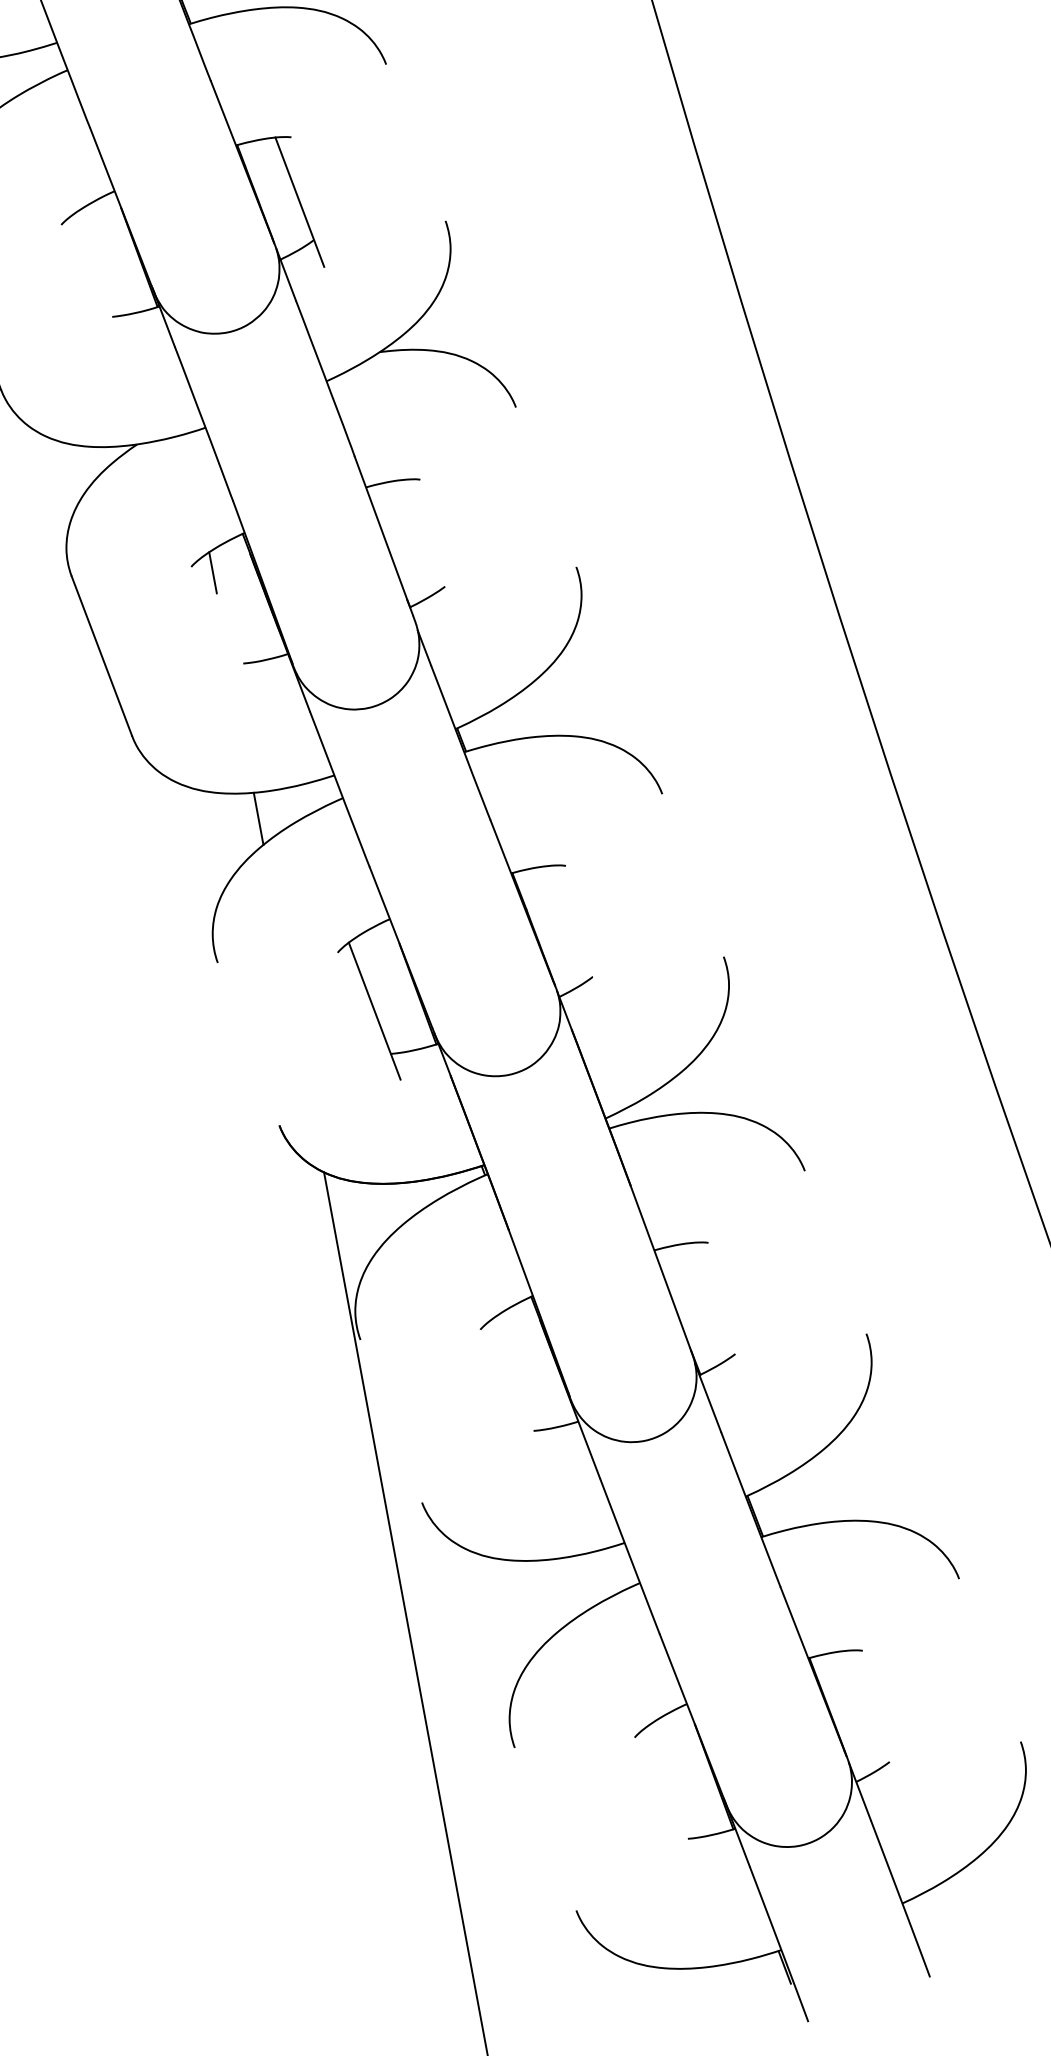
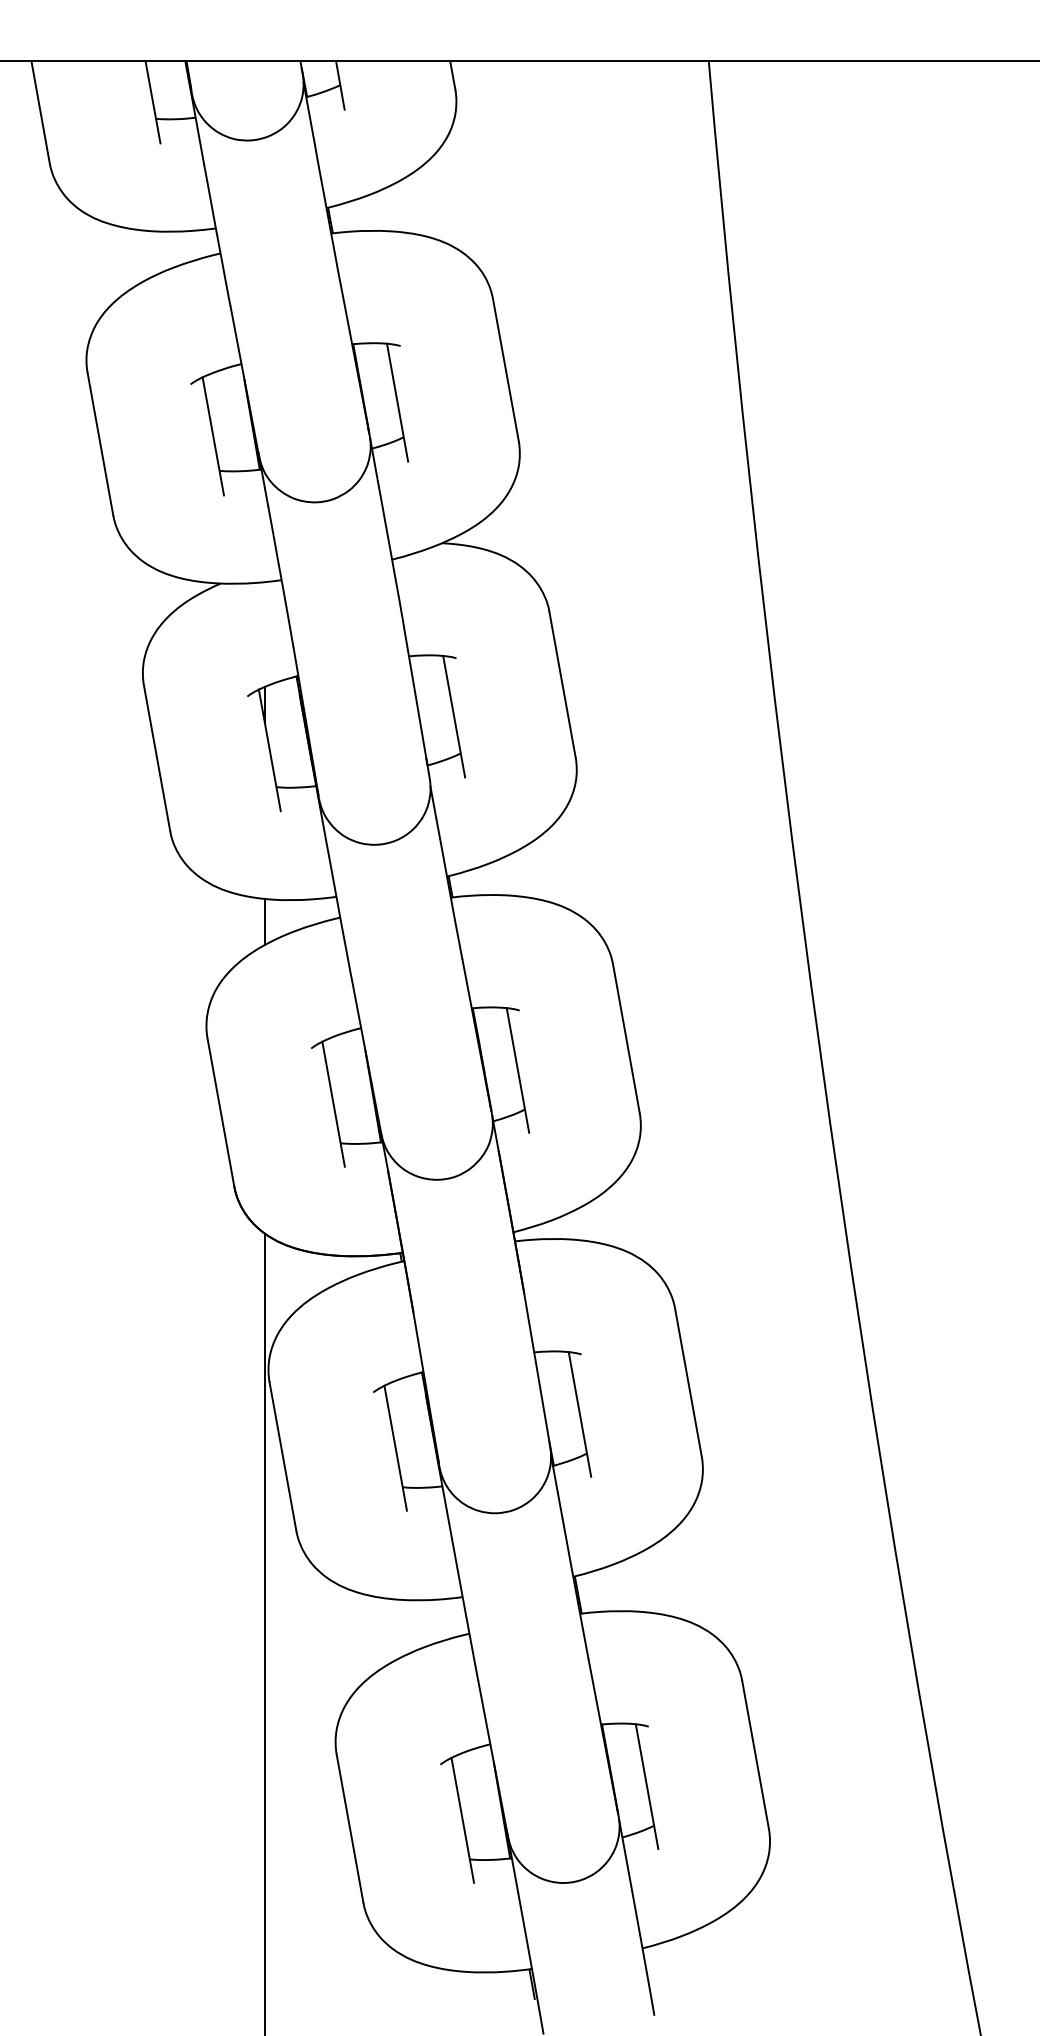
line: (415, 142) -> (505, 370), added
line: (98, 279) -> (213, 436), added
line: (546, 487) -> (562, 684), added
line: (430, 546) -> (454, 716), added
line: (227, 623) -> (269, 750), added
line: (693, 875) -> (626, 1038), added
line: (576, 934) -> (517, 1070), added
line: (248, 1044) -> (220, 1112), added
line: (835, 1252) -> (688, 1382), added
line: (718, 1311) -> (579, 1414), added
line: (517, 1387) -> (395, 1447), added
line: (390, 1421) -> (282, 1456), added
line: (989, 1659) -> (755, 1754), added
line: (872, 1719) -> (646, 1786), added
line: (671, 1795) -> (462, 1819), added
line: (544, 1829) -> (349, 1828), added

